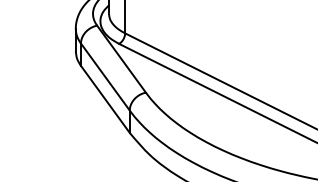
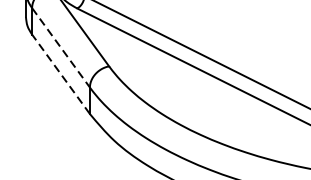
line: (105, 77) -> (61, 48), solid -> dashed
line: (105, 99) -> (61, 74), solid -> dashed

